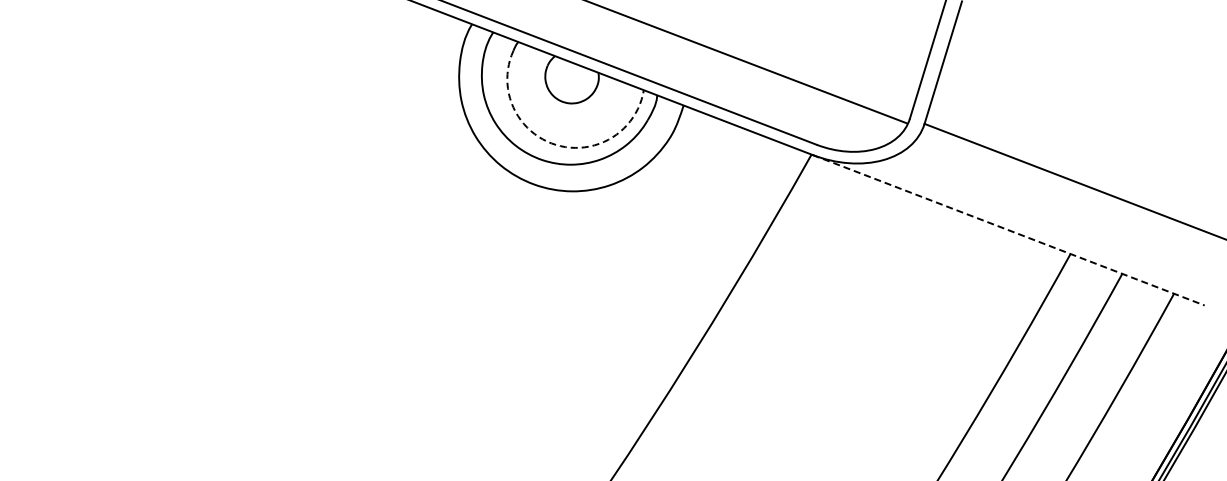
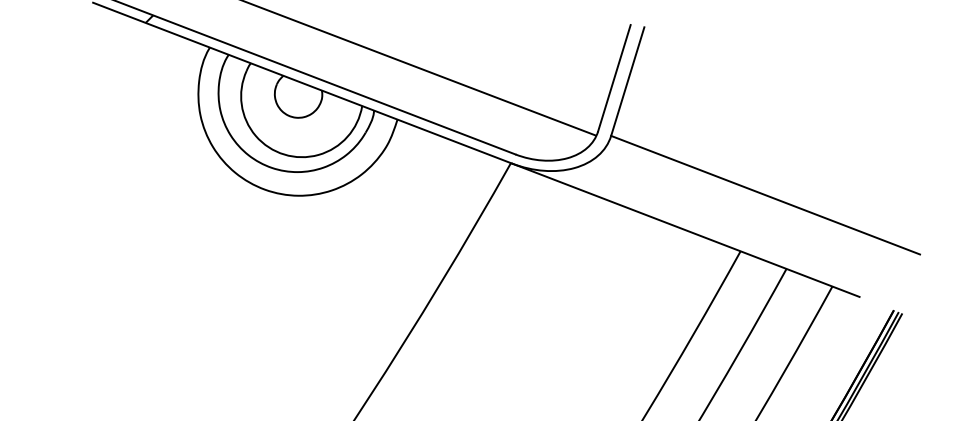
arc: (556, 144) -> (284, 154), dashed -> solid
line: (1008, 230) -> (685, 230), dashed -> solid

